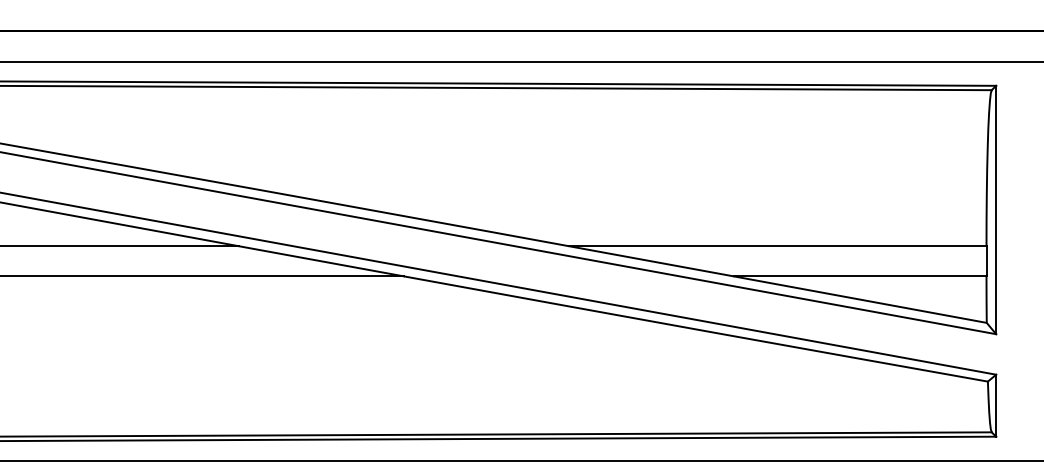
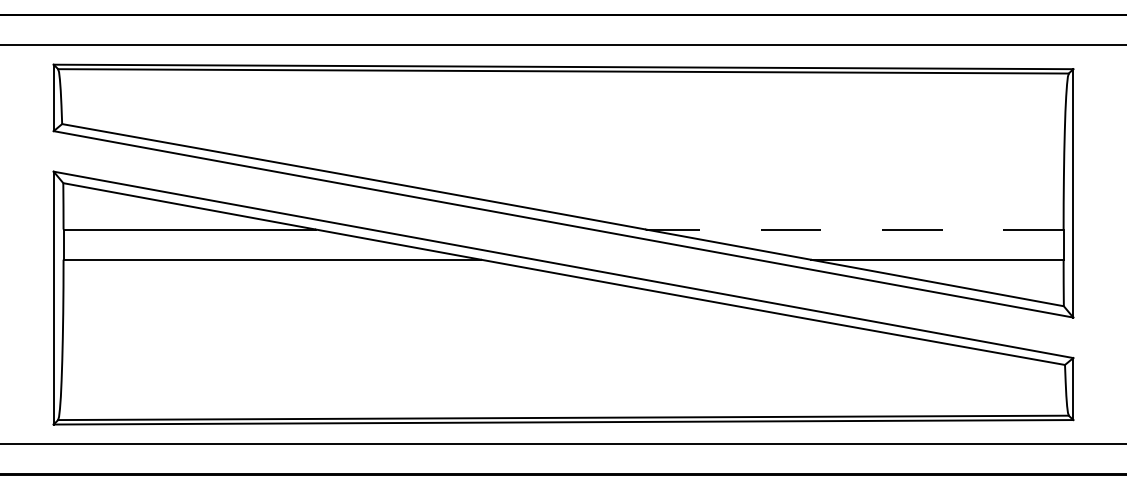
line: (777, 246) -> (854, 229), solid -> dashed

